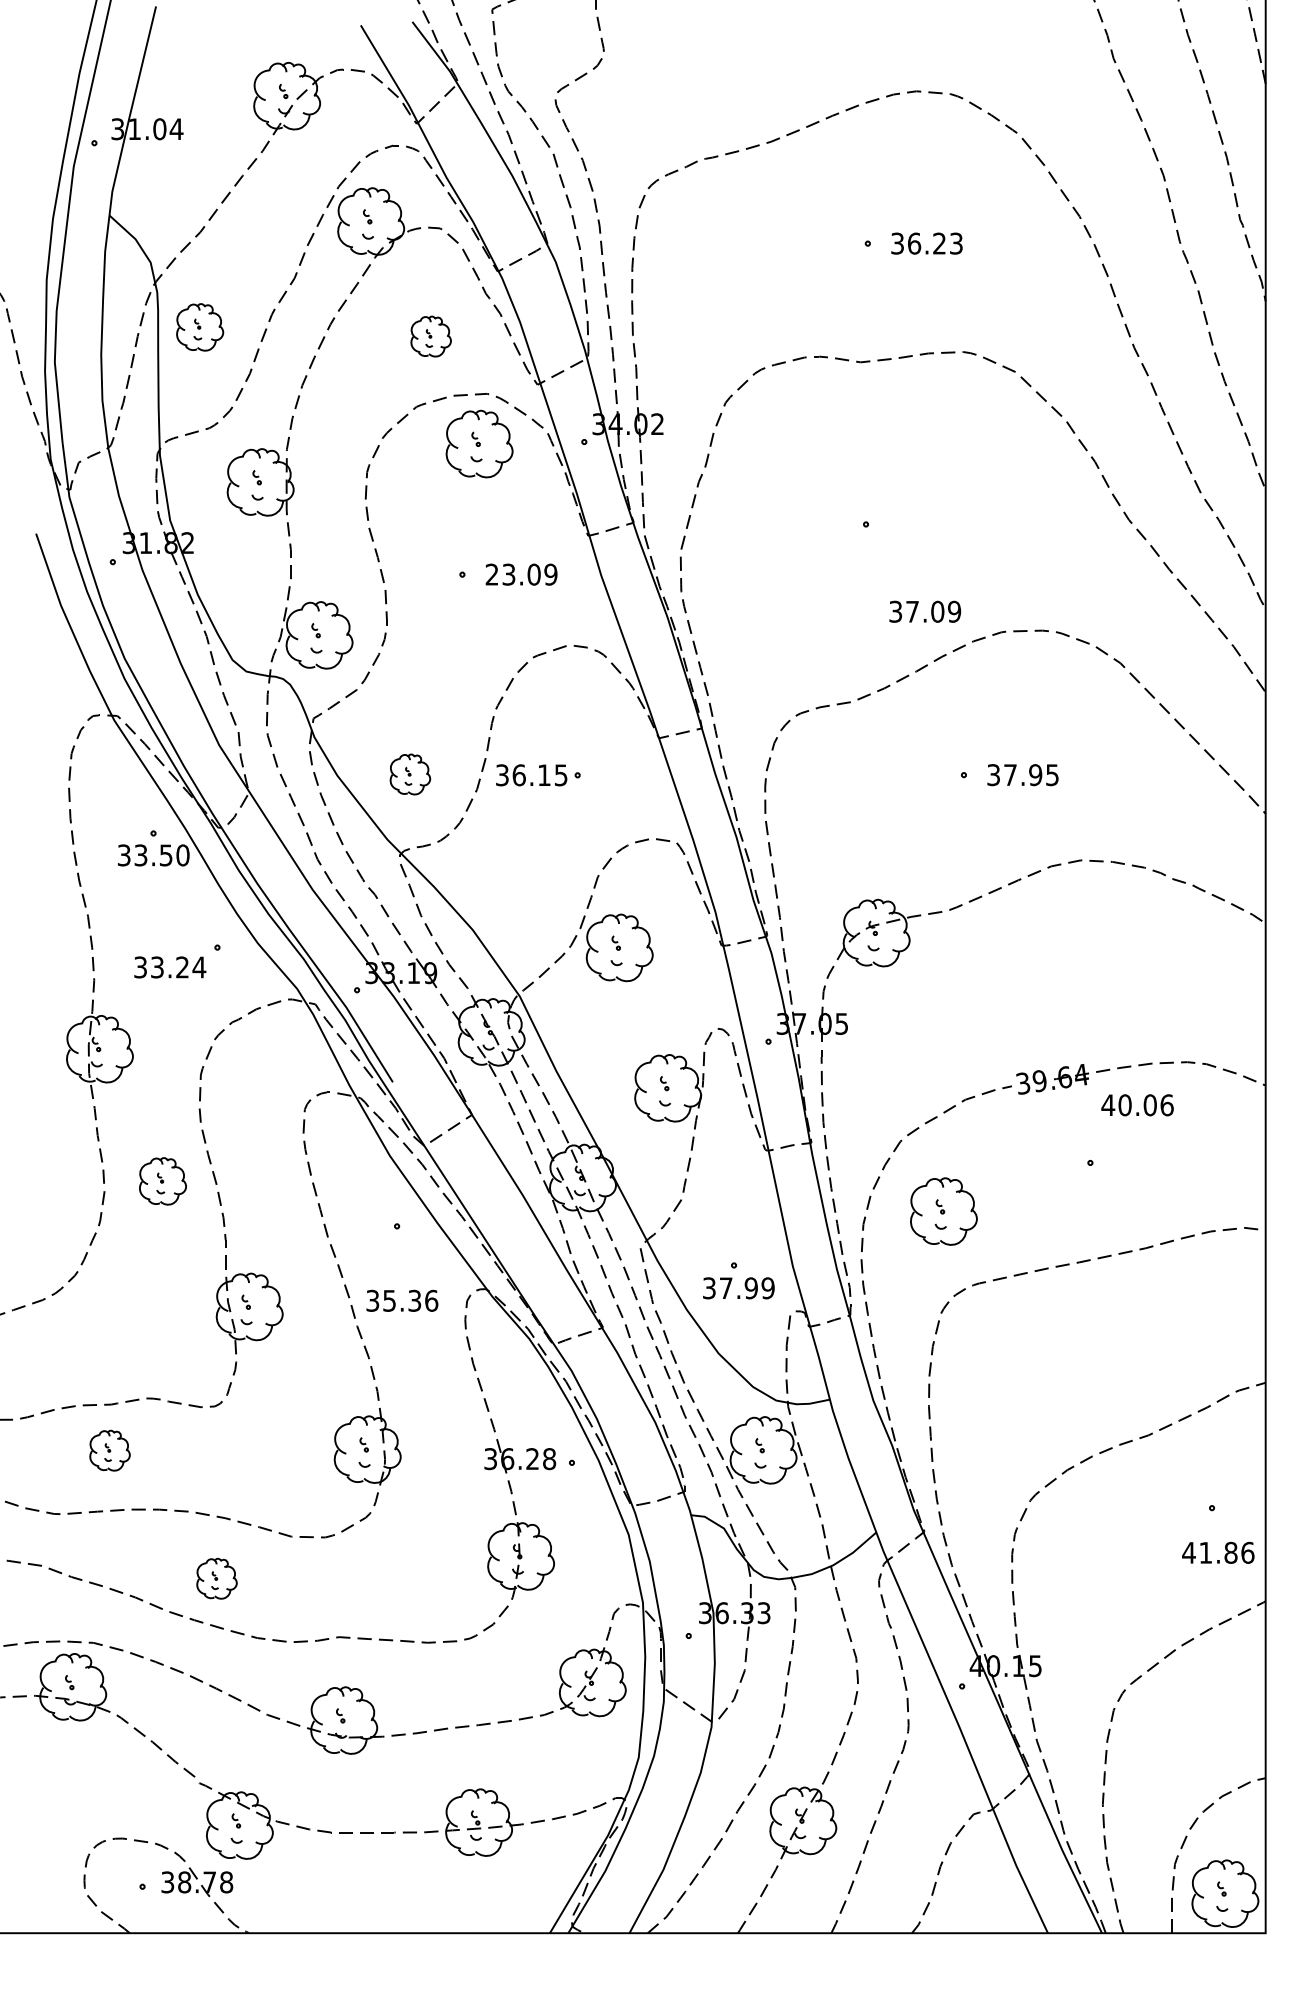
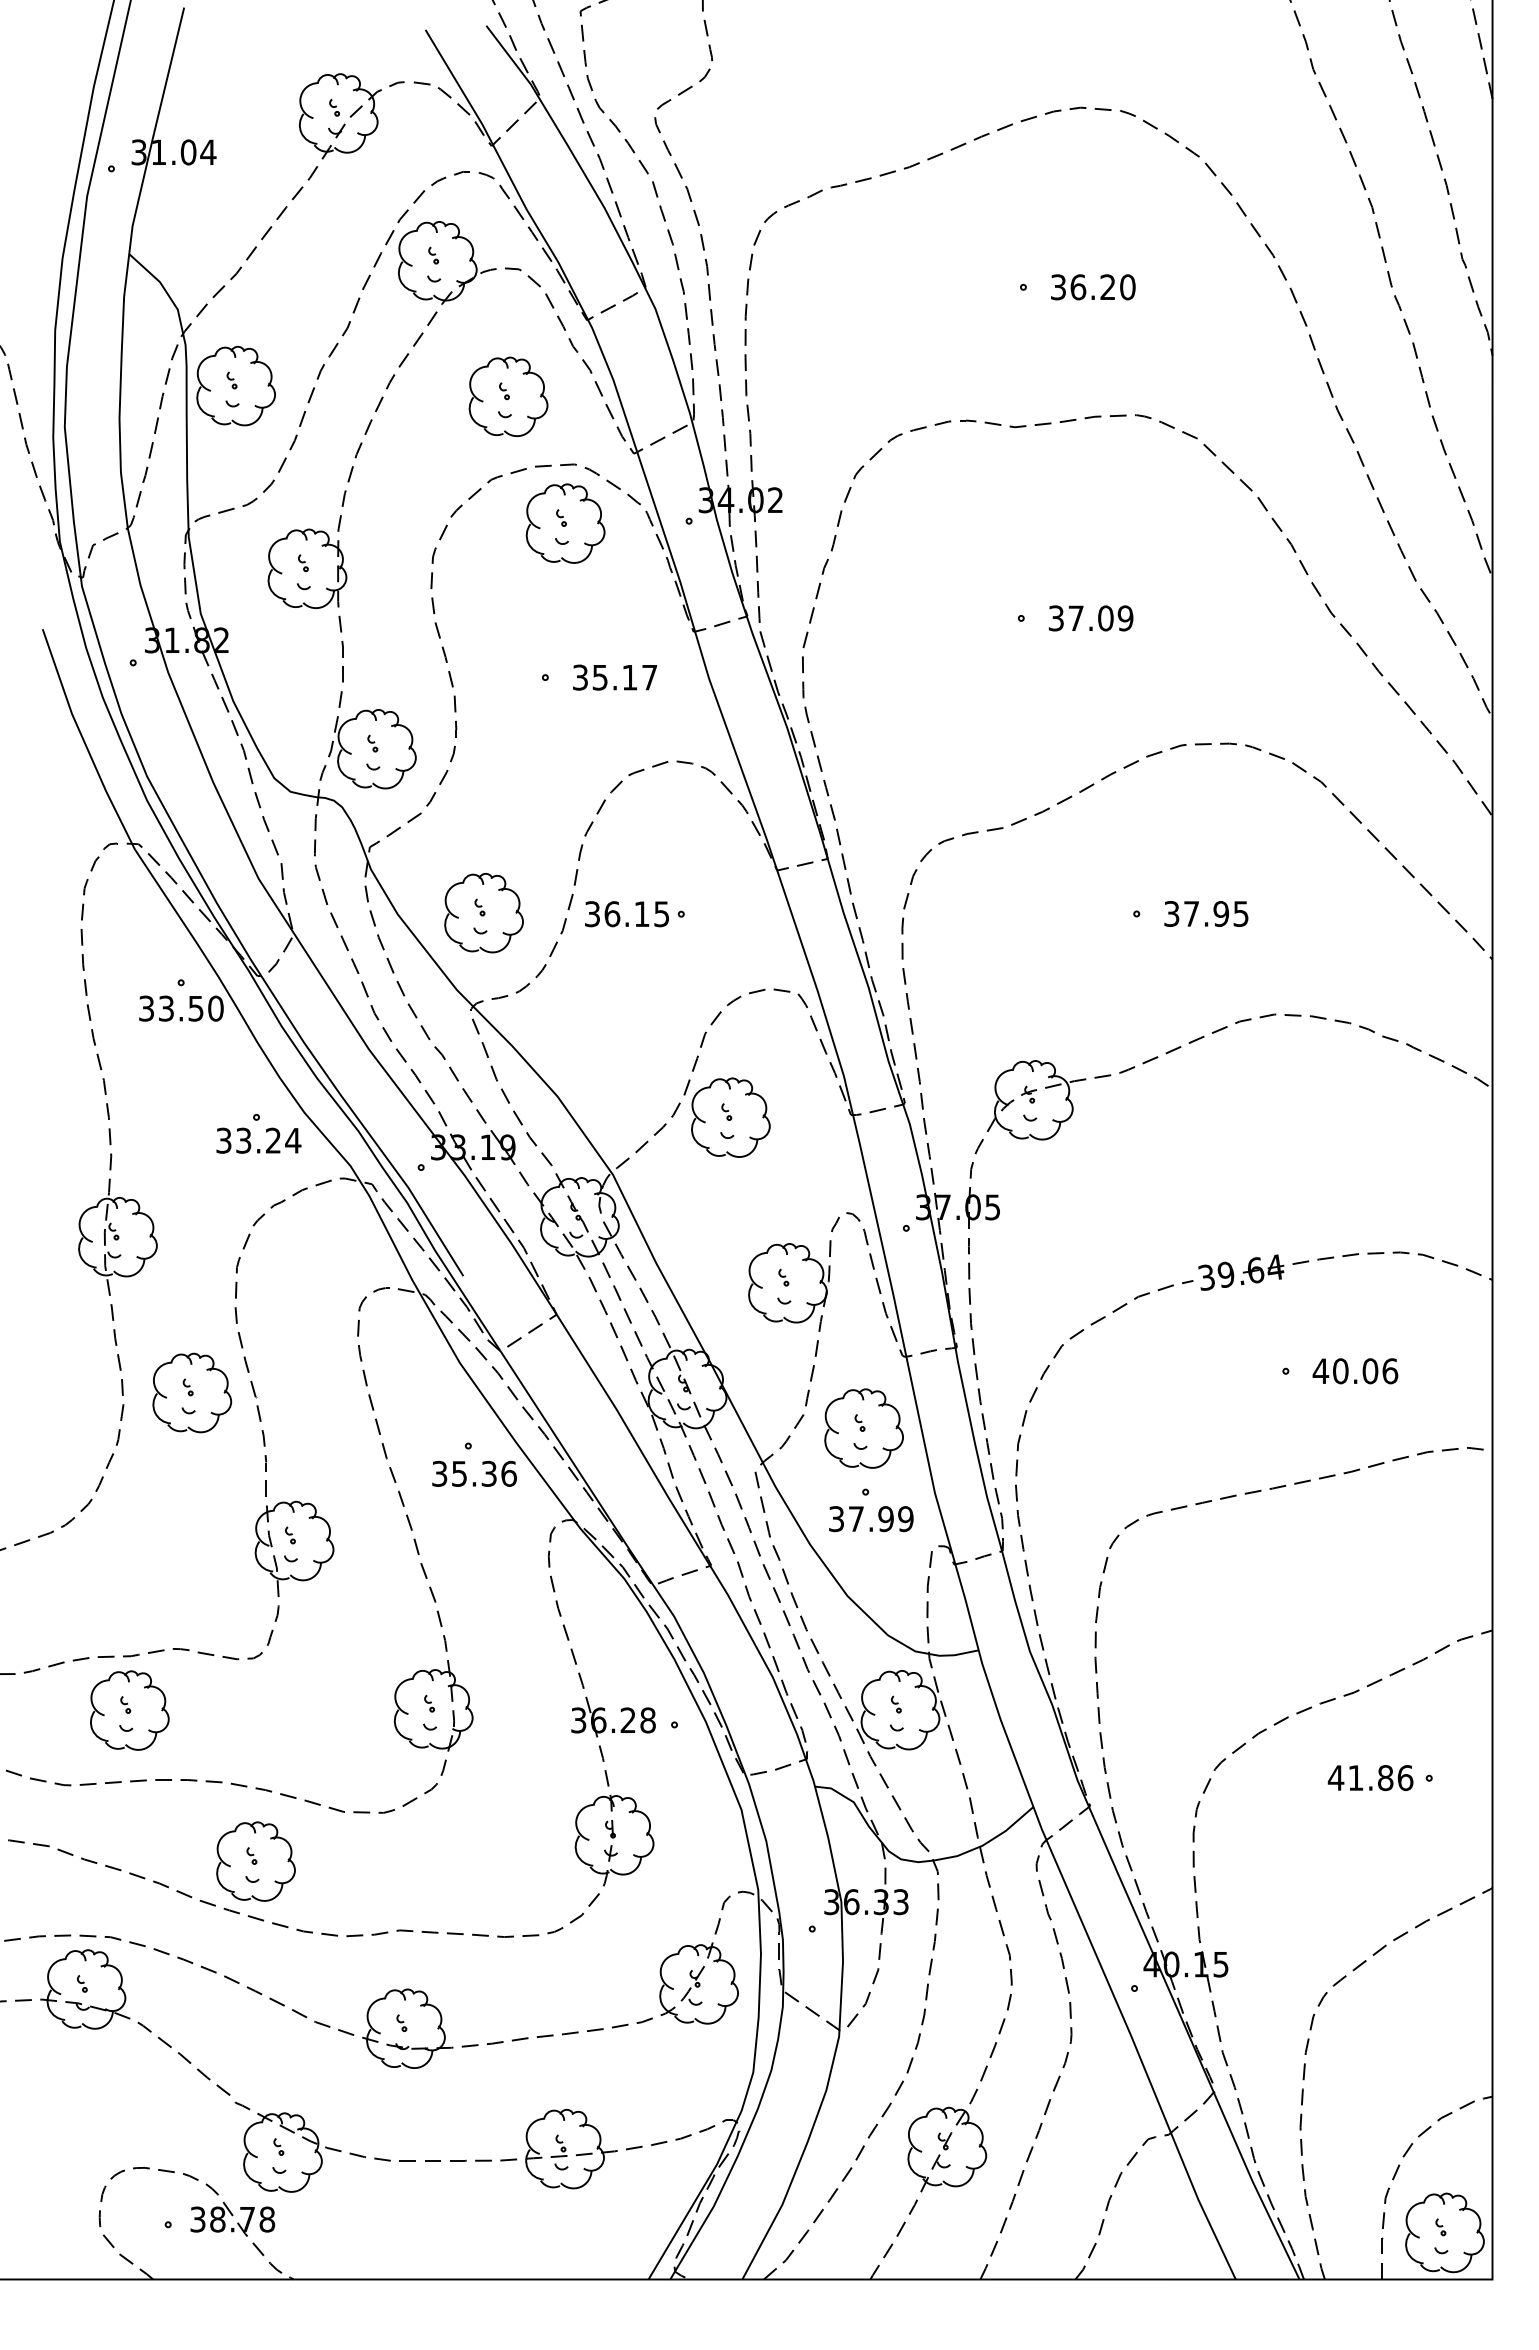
text: (956, 243) -> (1127, 287), 36.23 -> 36.20
part: (199, 326) -> (235, 385), size x1.43
part: (431, 336) -> (508, 396), size x1.67
text: (521, 574) -> (615, 677), 23.09 -> 35.17
text: (924, 611) -> (1090, 618), moved
part: (409, 774) -> (483, 913), size x1.67
text: (169, 967) -> (258, 1140), moved
text: (1137, 1105) -> (1355, 1371), moved
part: (163, 1180) -> (192, 1392), size x1.43
part: (943, 1211) -> (863, 1428), moved
text: (402, 1300) -> (474, 1473), moved
part: (109, 1450) -> (129, 1710), size x1.67
text: (1218, 1553) -> (1370, 1778), moved
part: (216, 1578) -> (255, 1861), size x1.67

